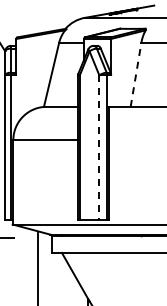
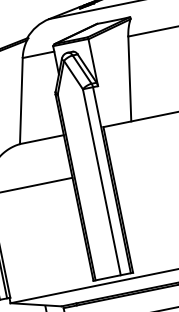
line: (136, 74) -> (130, 78), dashed -> solid
line: (99, 148) -> (102, 182), dashed -> solid

